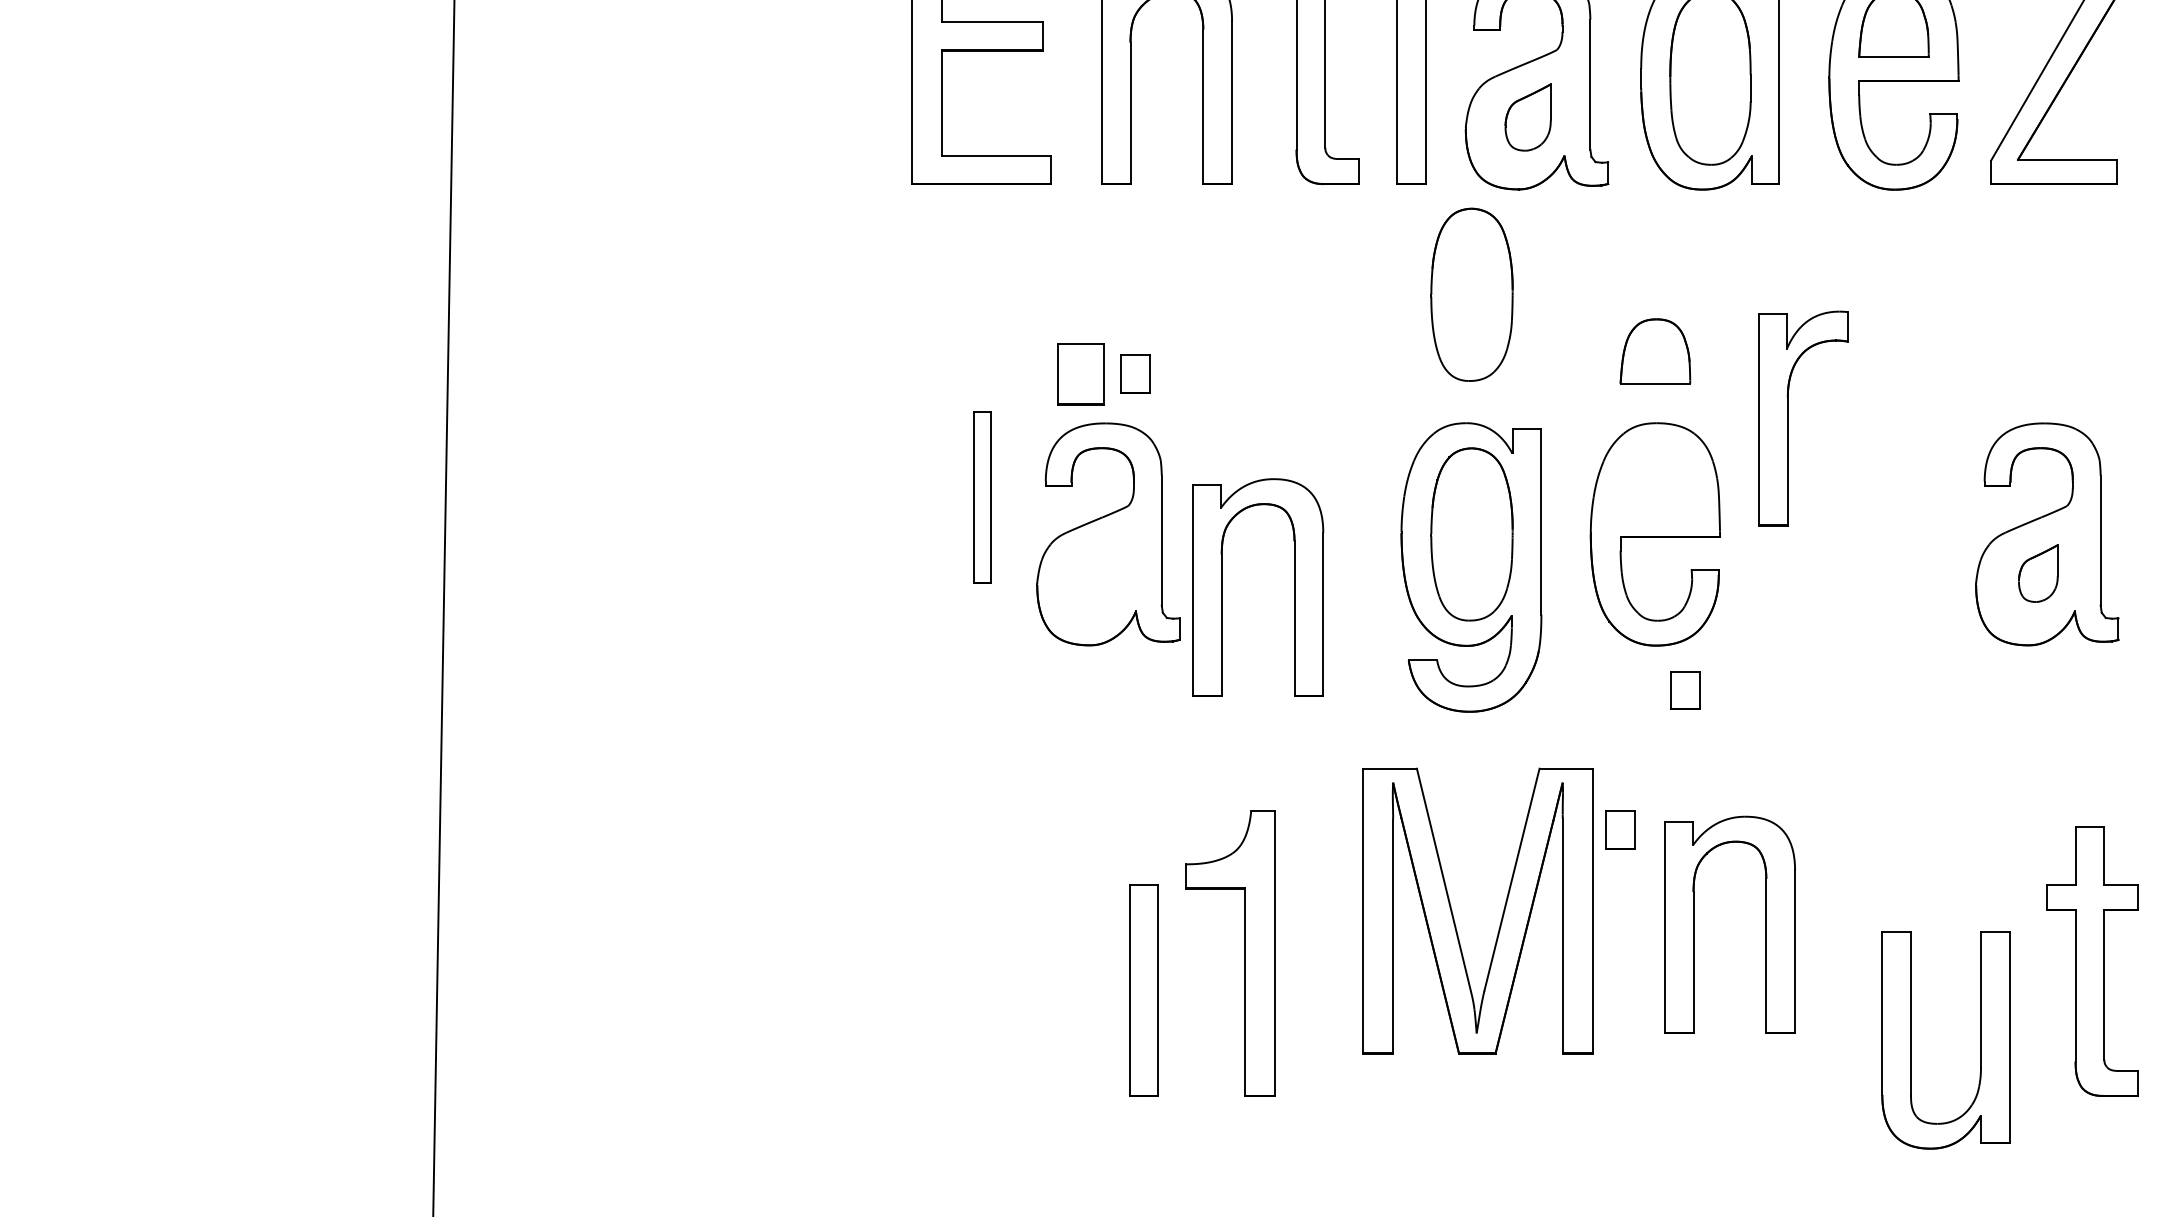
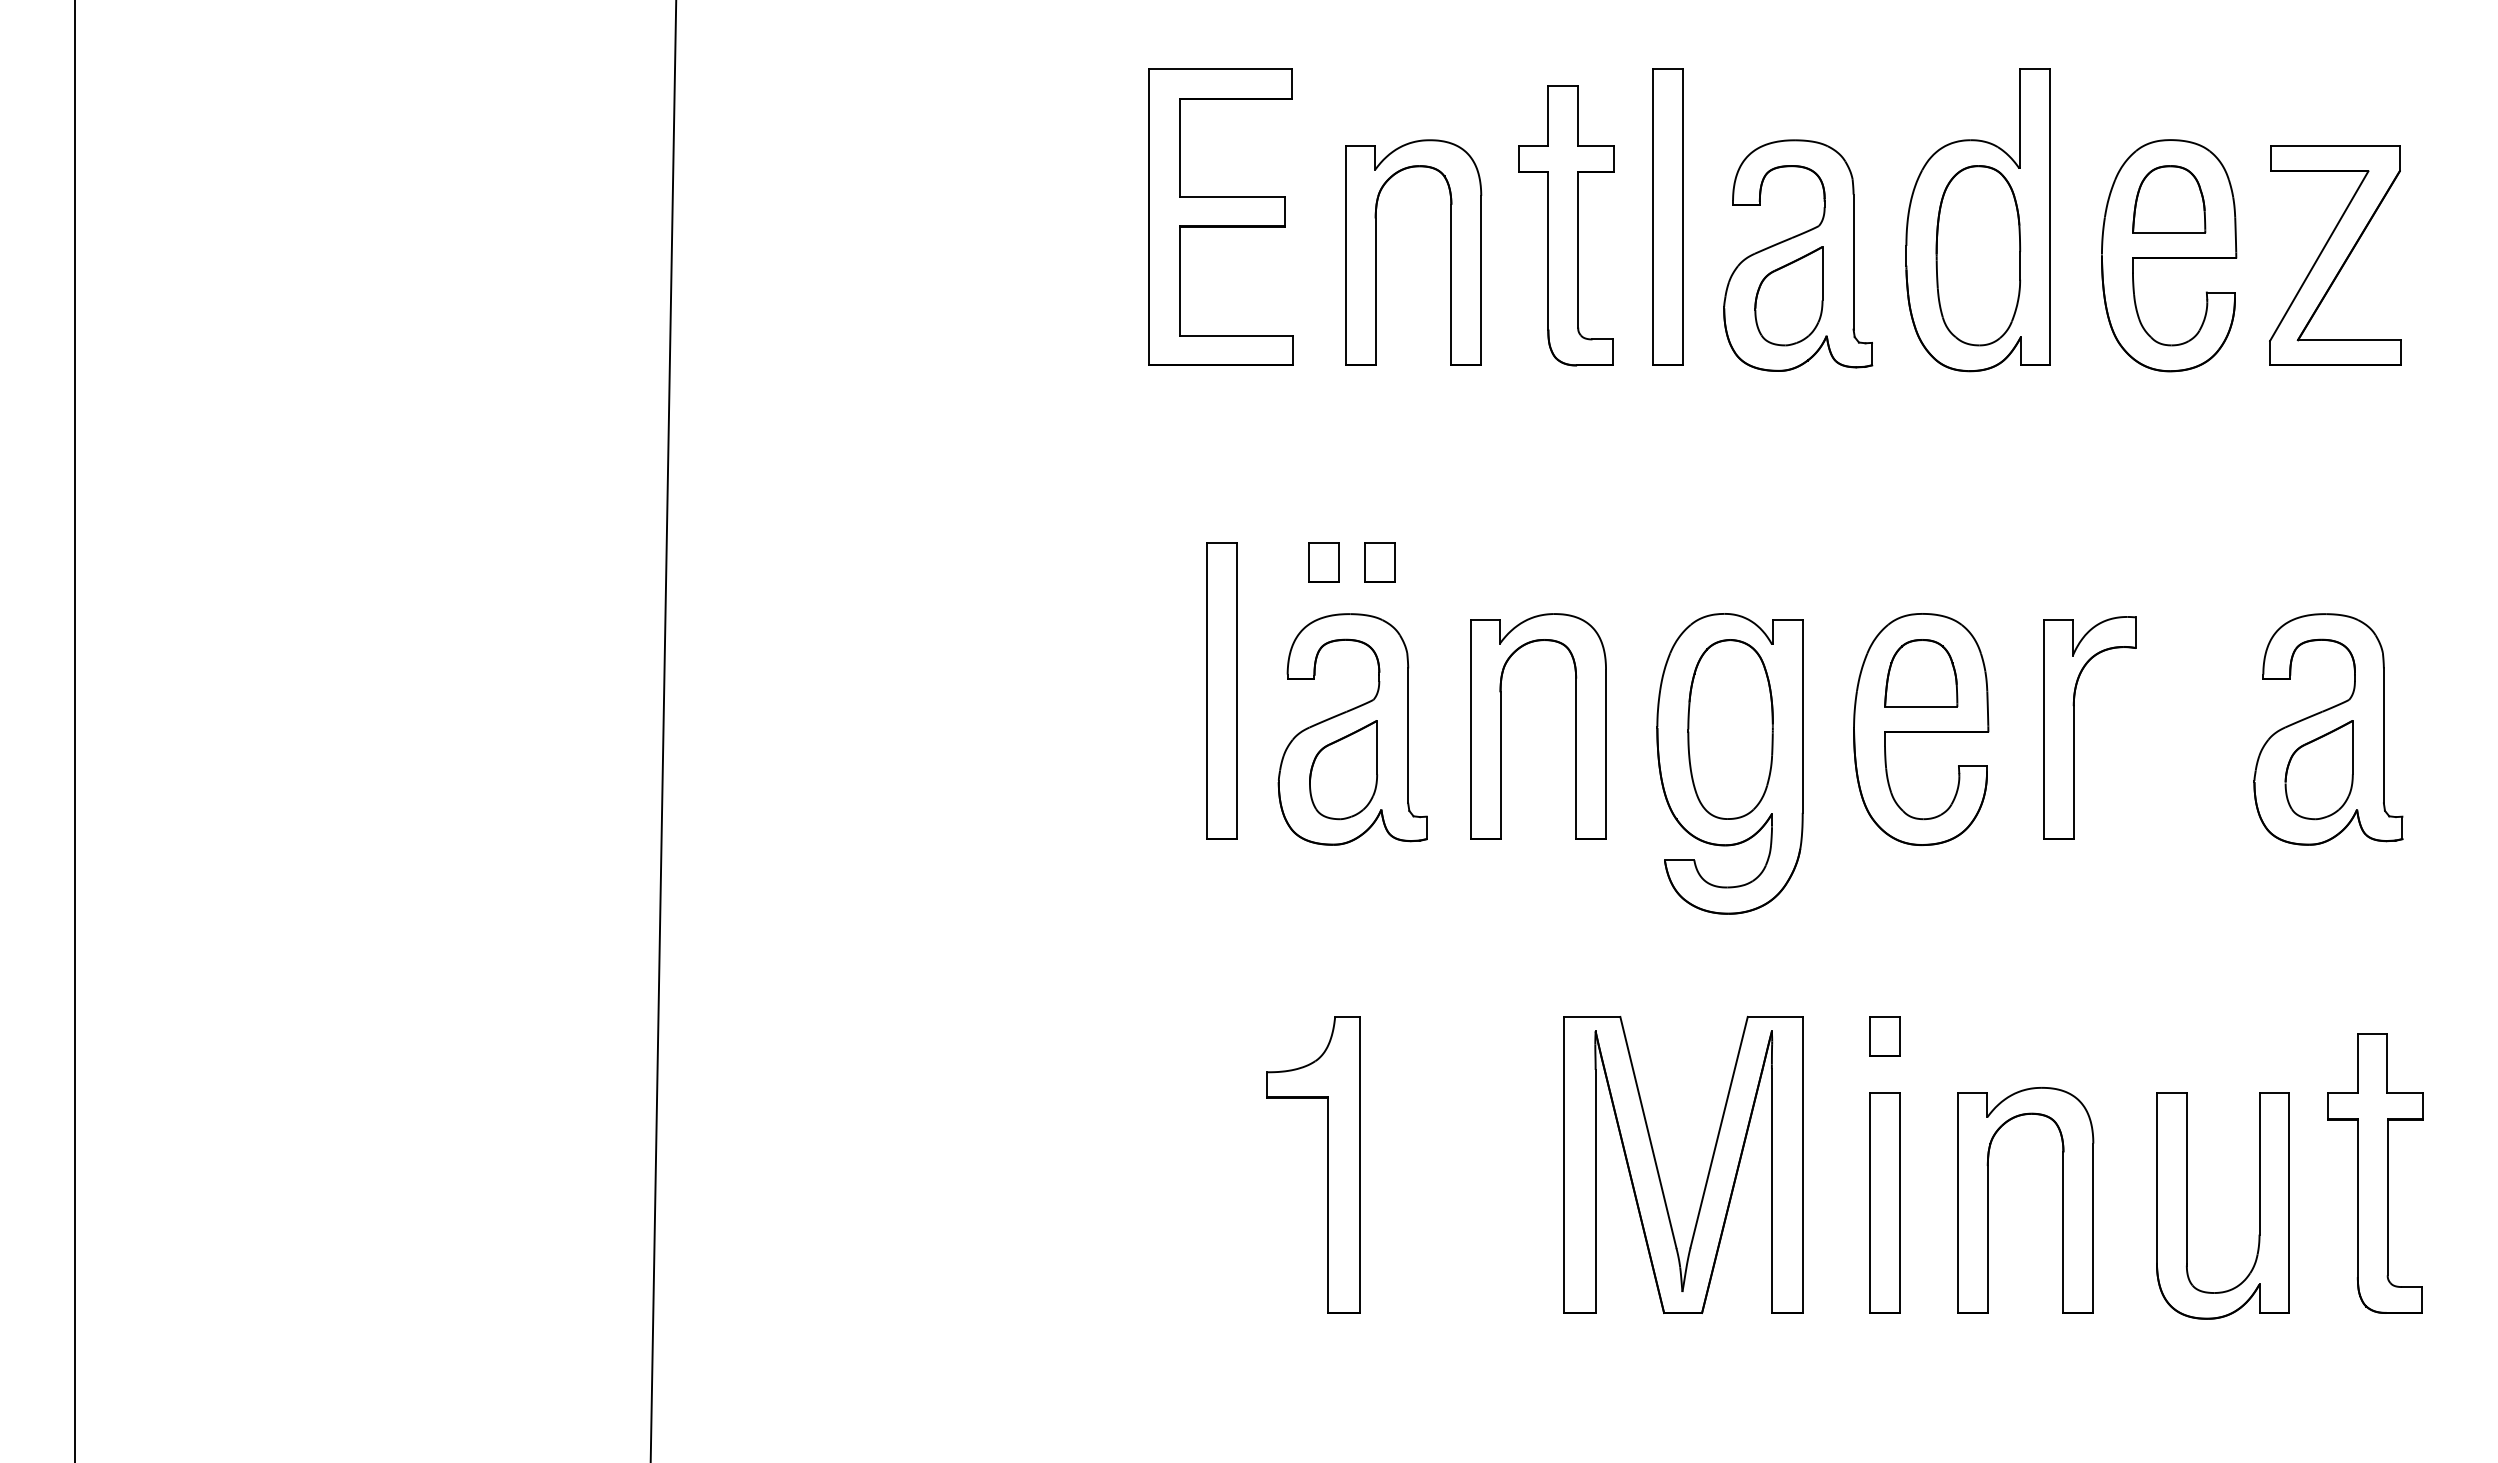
part: (1527, 117) -> (1788, 296), size x1.43
part: (1471, 294) -> (1730, 480), removed
part: (1655, 351) -> (1921, 673), moved
part: (1080, 373) -> (1323, 562), size x0.62
part: (1788, 418) -> (2074, 727), moved
part: (982, 496) -> (1221, 690), size x1.67
part: (1099, 573) -> (1343, 770), added
part: (2037, 573) -> (2318, 770), size x1.67
part: (1222, 587) -> (1501, 726), moved
part: (1685, 690) -> (1952, 891), removed
part: (1453, 914) -> (1658, 1168), moved
part: (1694, 925) -> (1988, 1200), moved
part: (1243, 953) -> (1327, 1164), moved
part: (1143, 989) -> (1884, 1202), moved
part: (1911, 1039) -> (2187, 1205), moved

